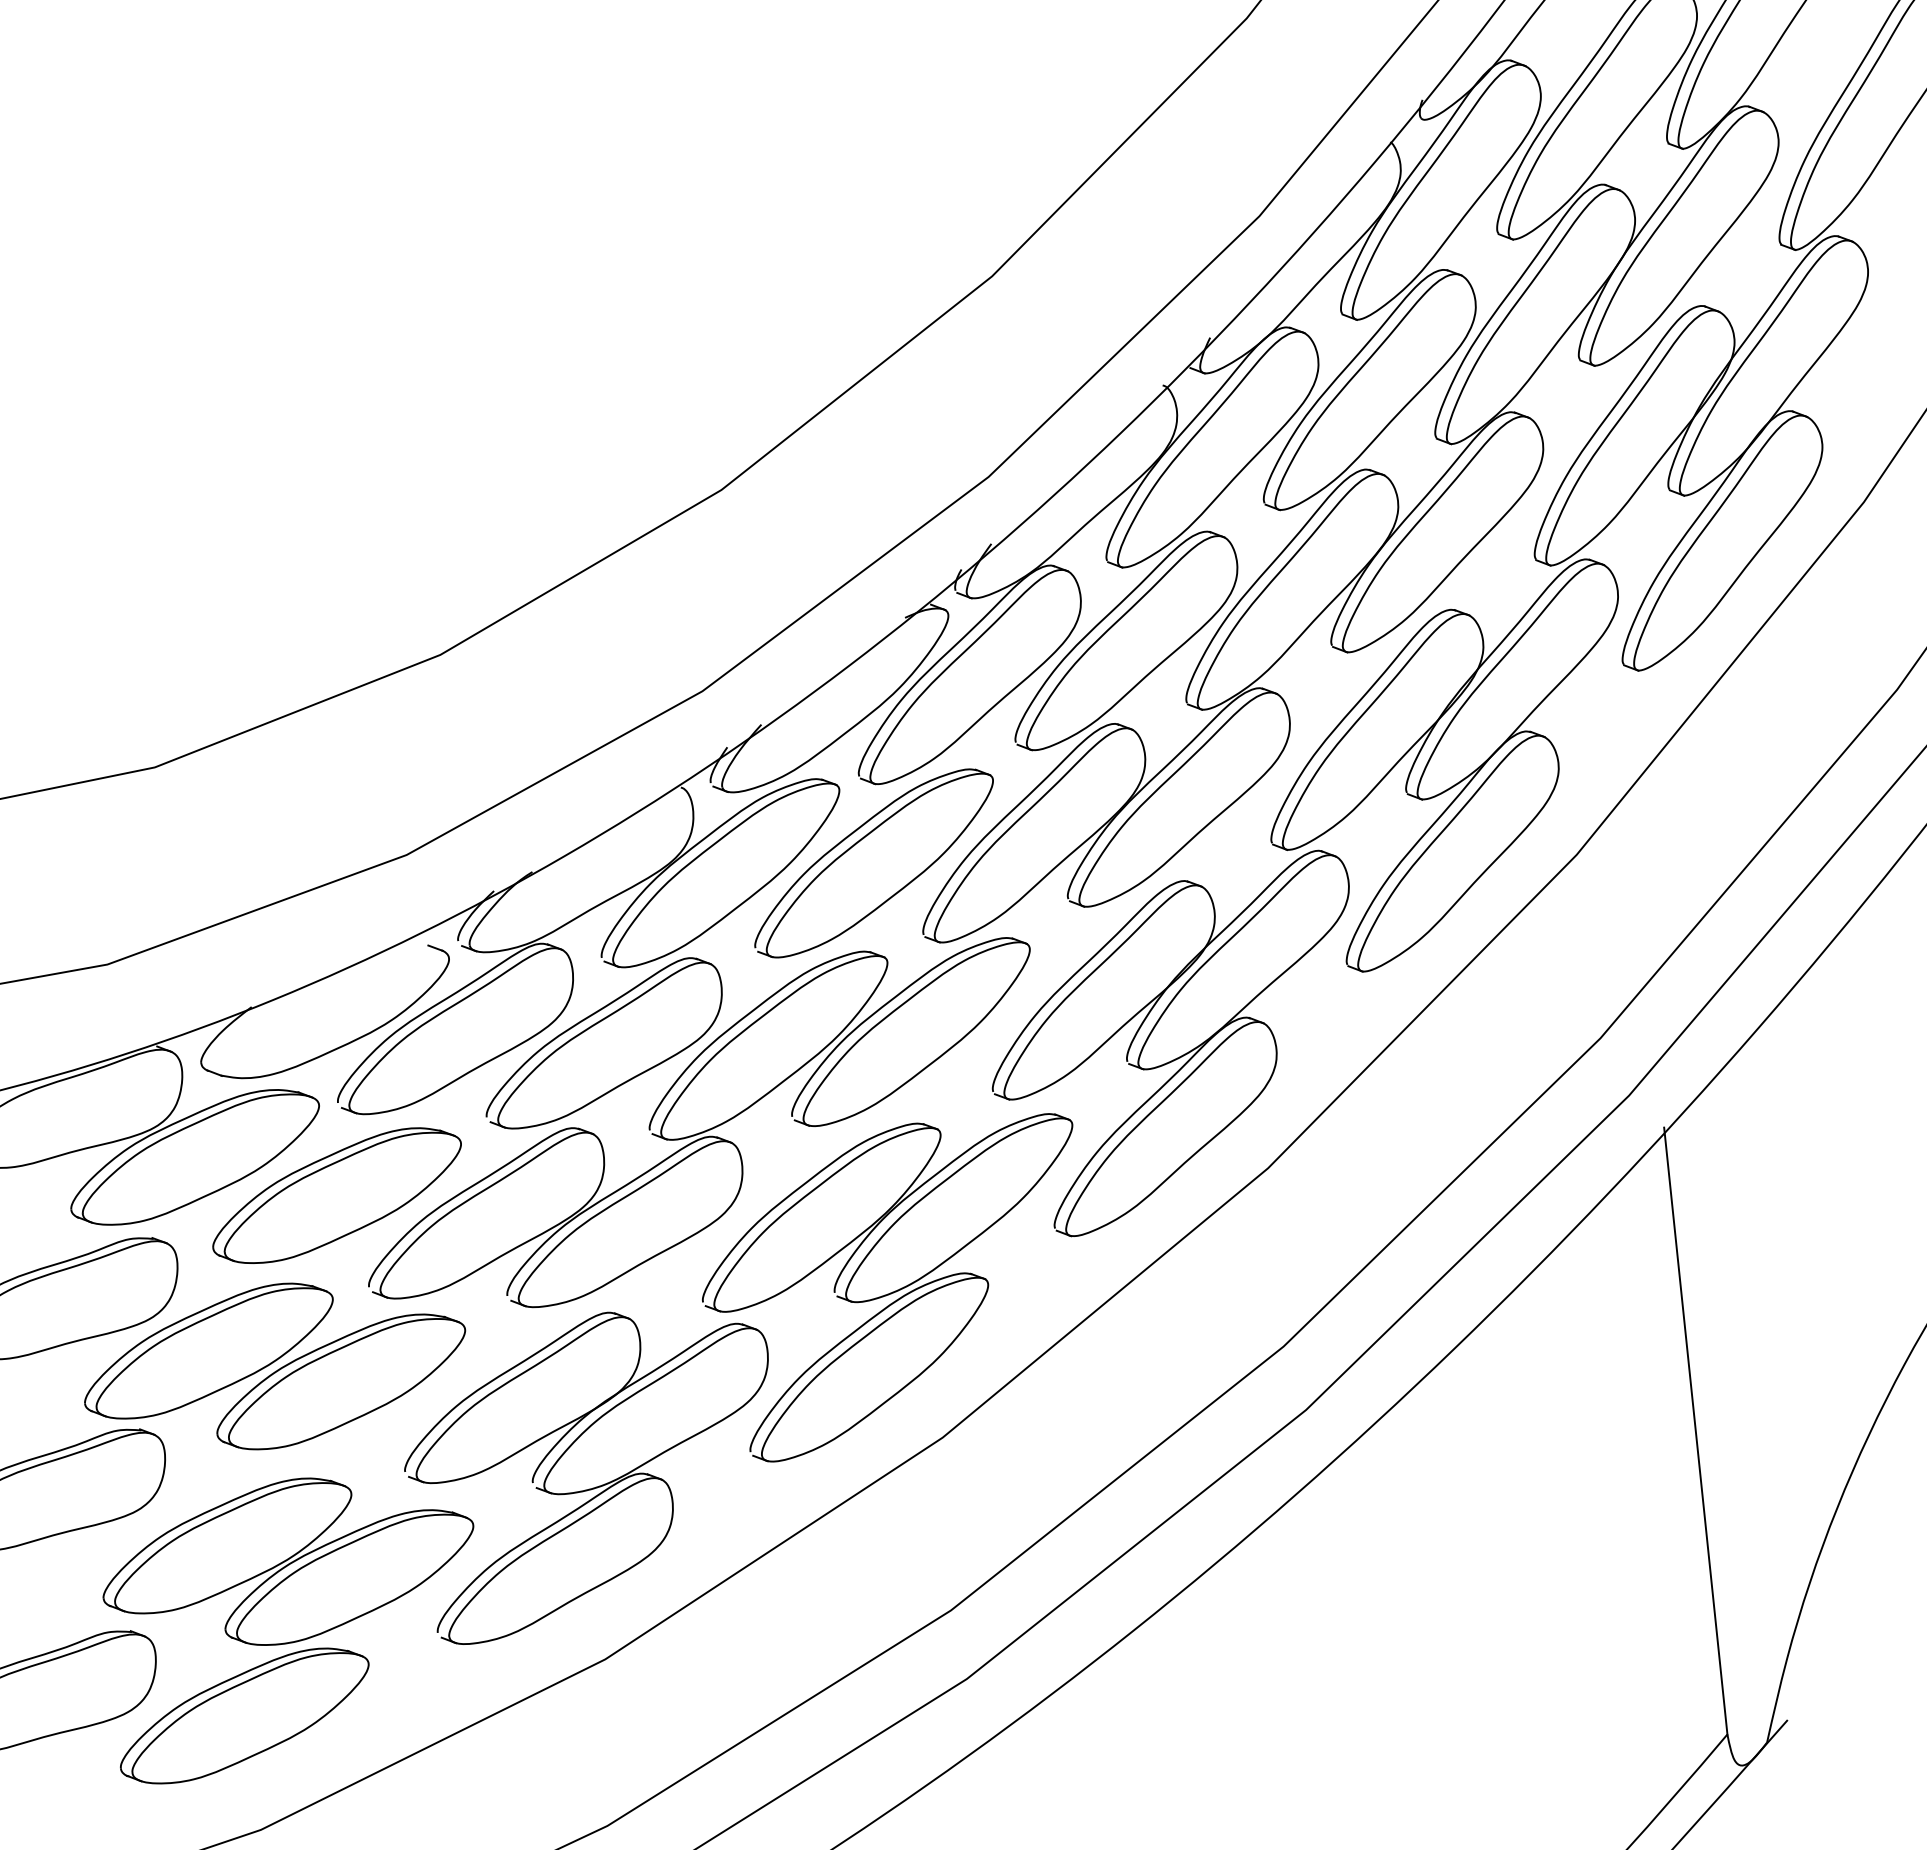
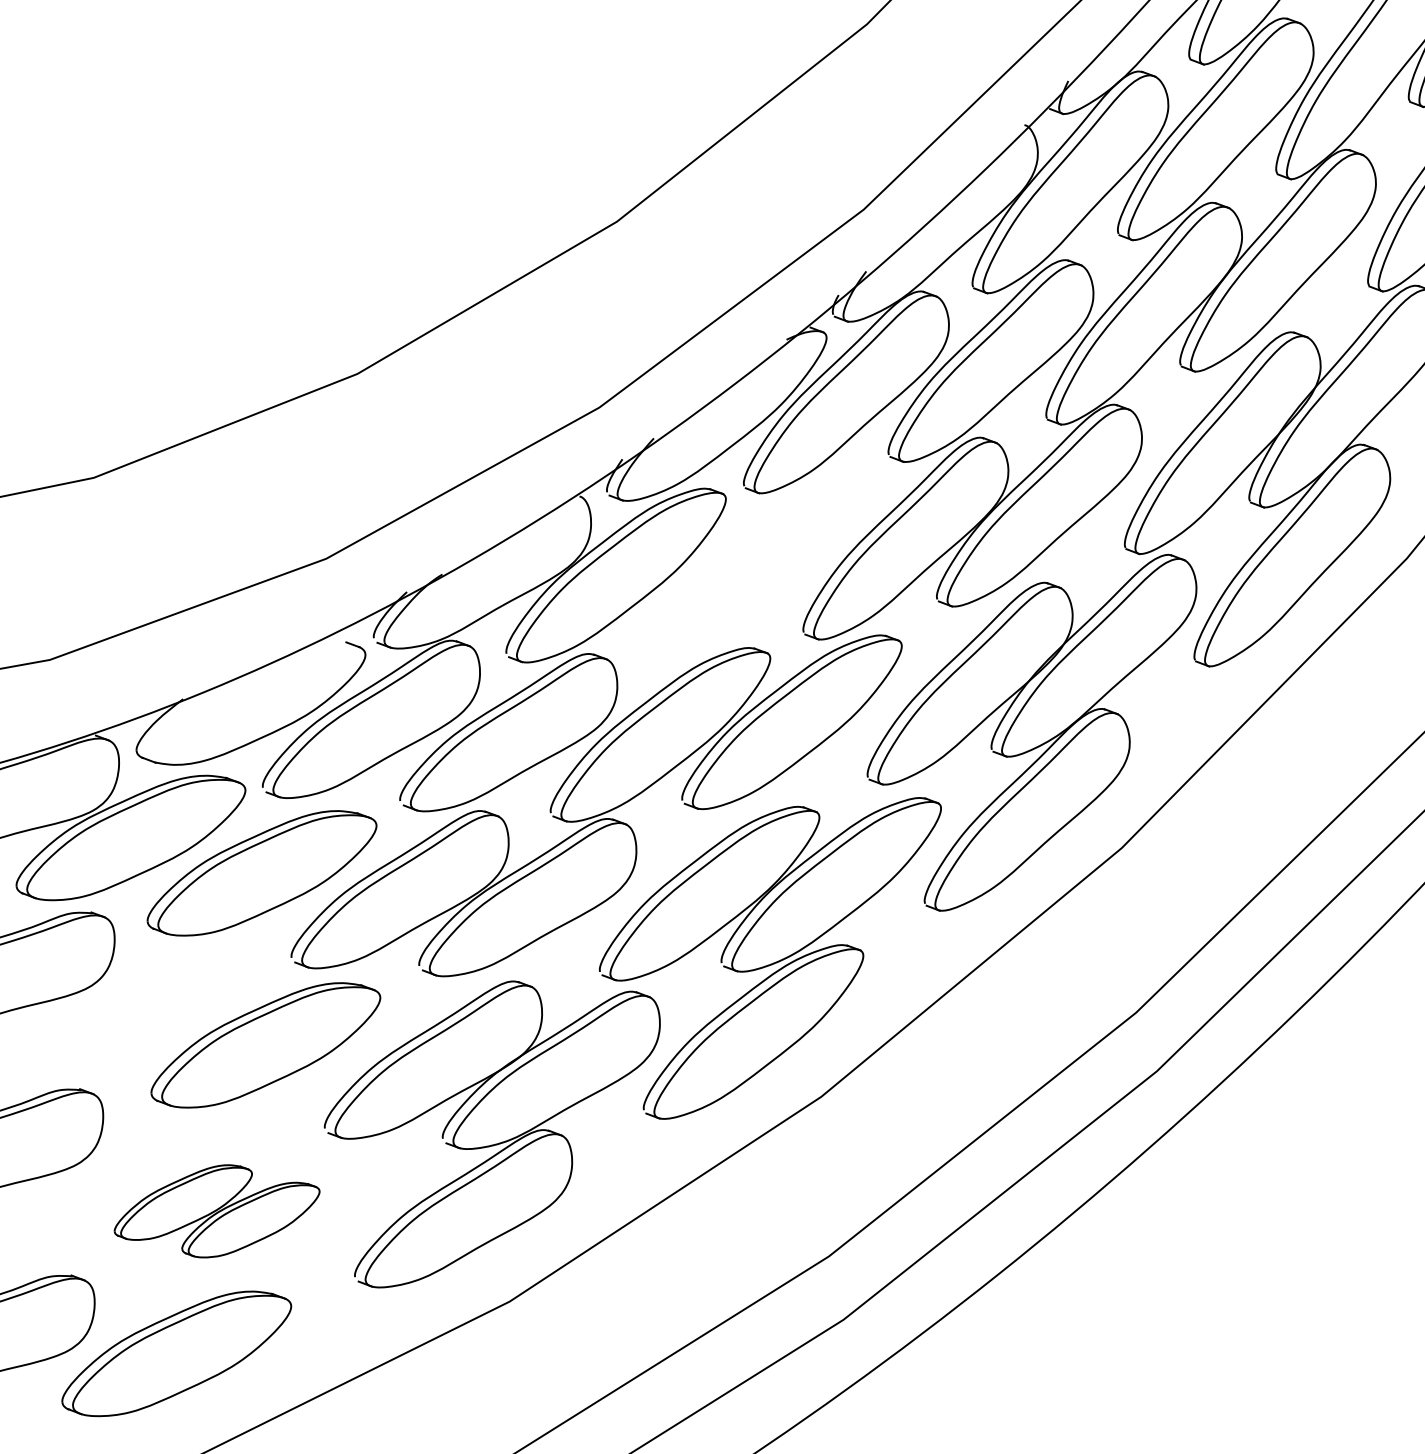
part: (873, 863) -> (757, 566), removed
part: (208, 1350) -> (143, 1016), removed
part: (288, 1561) -> (217, 1211), size x0.6

